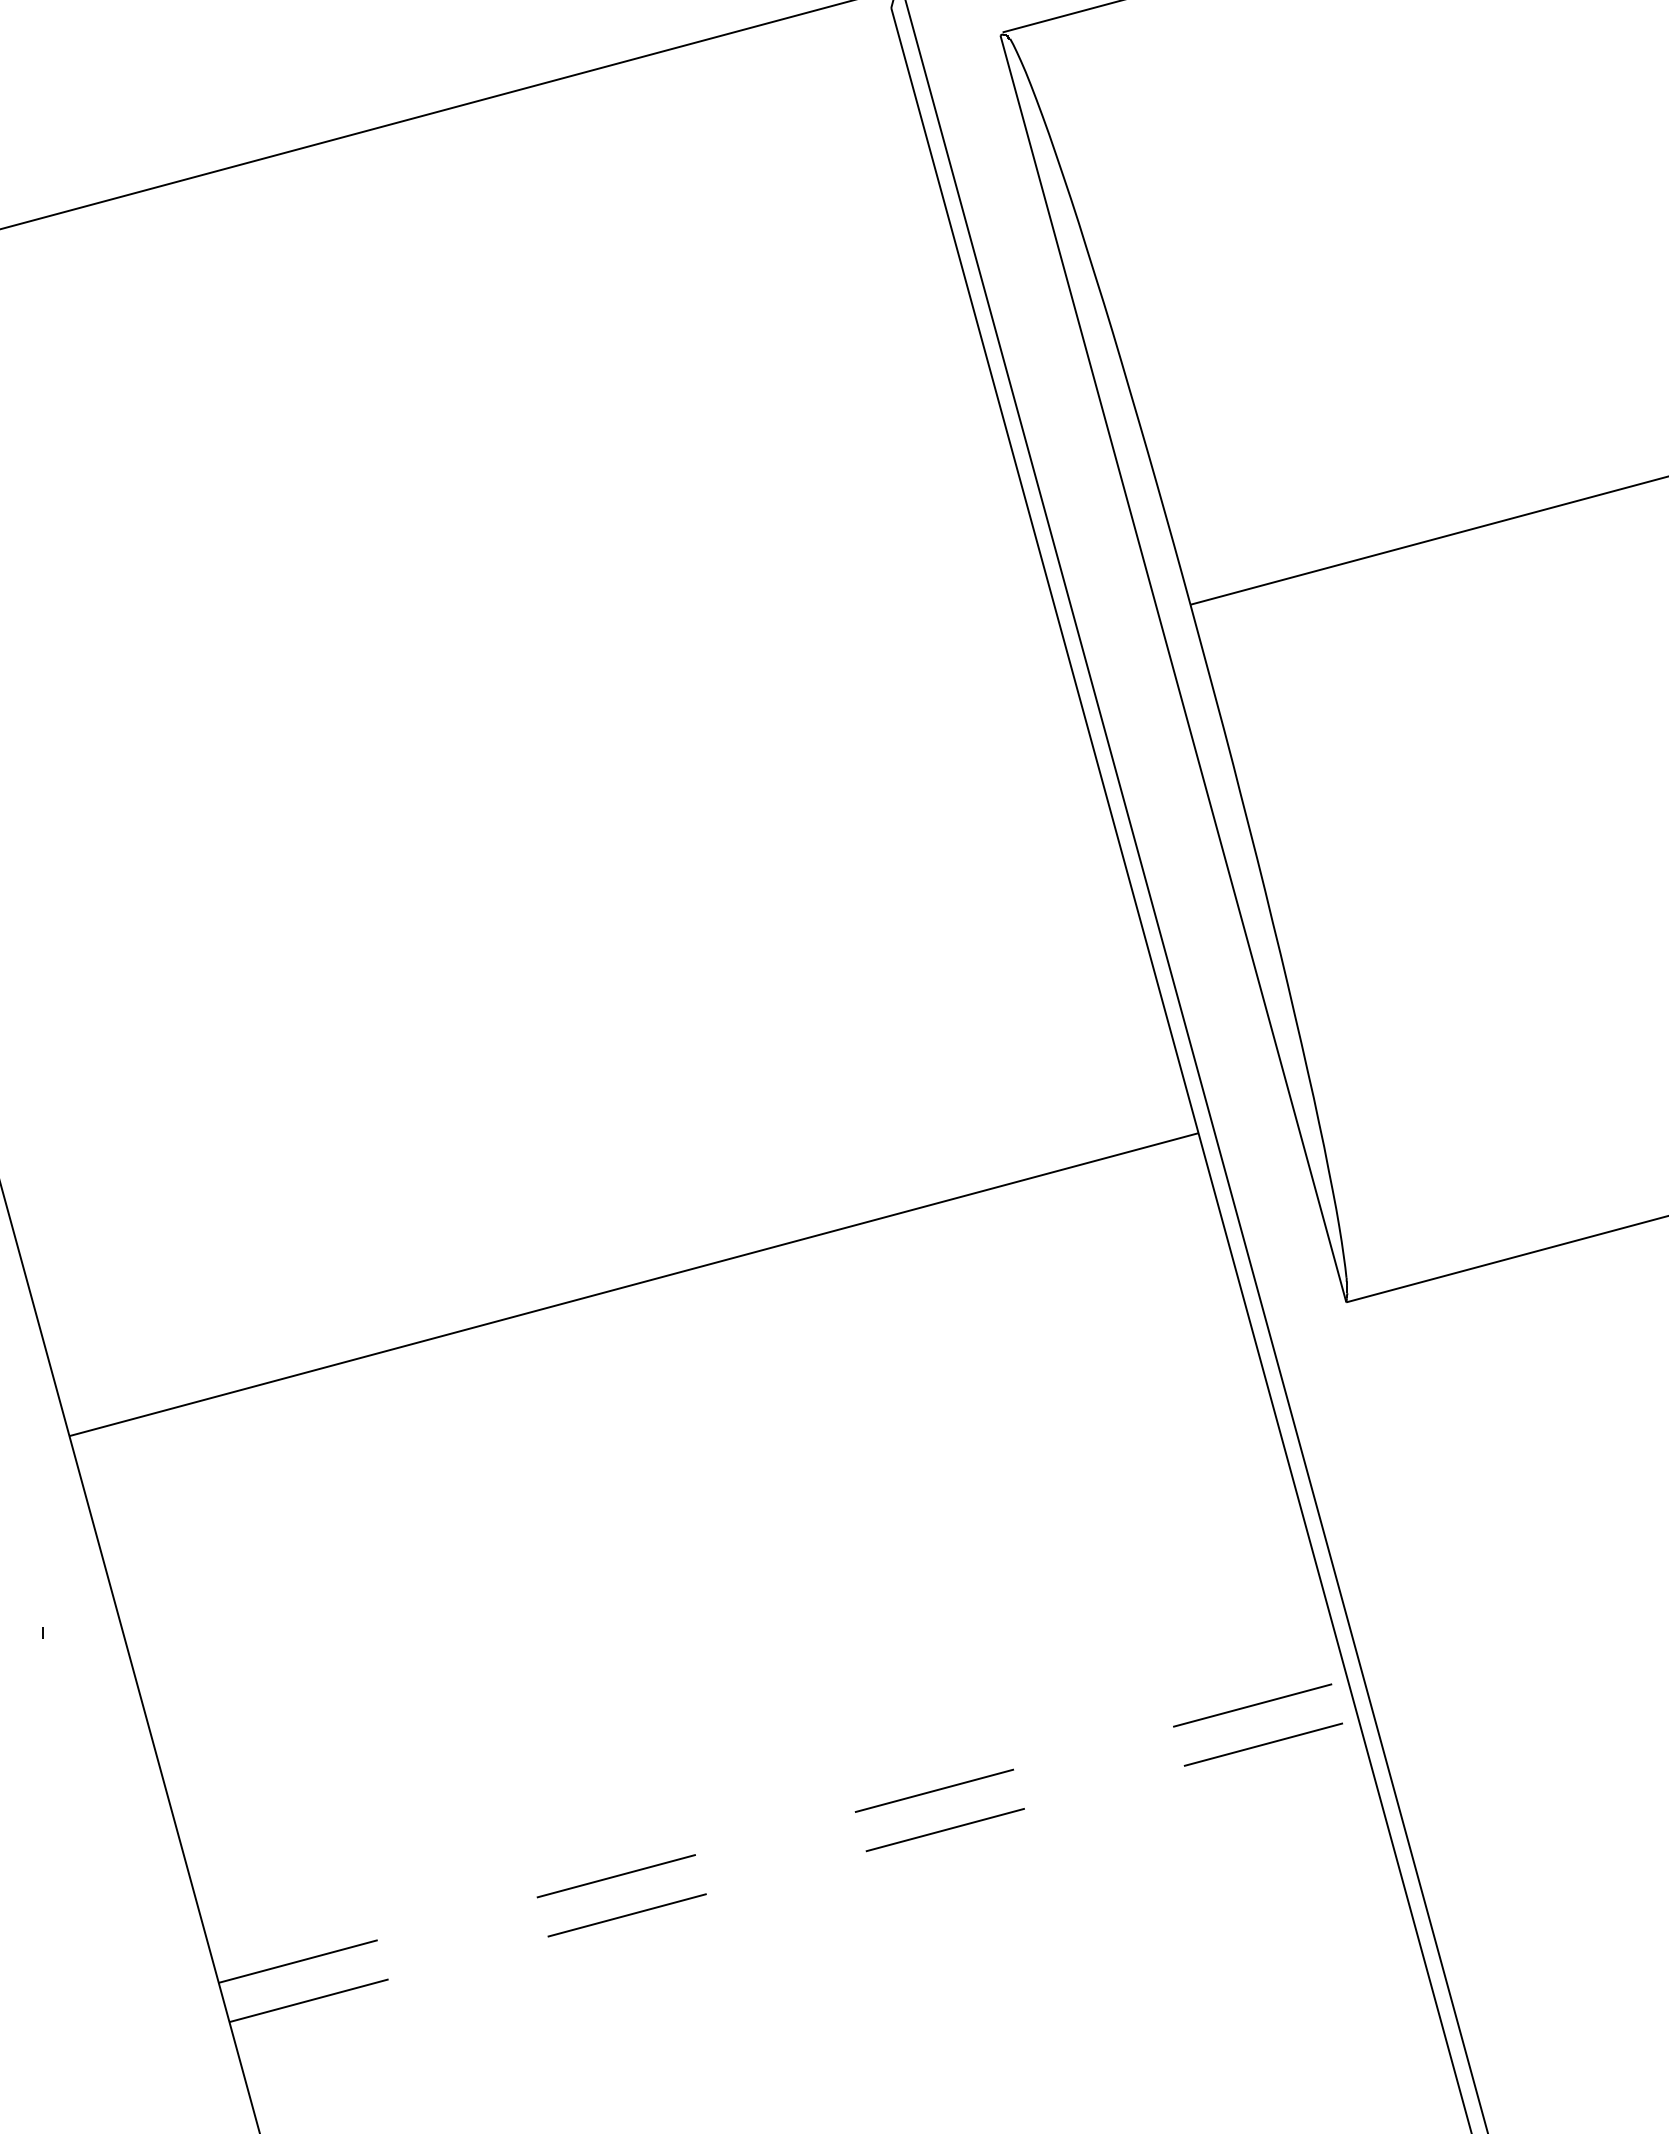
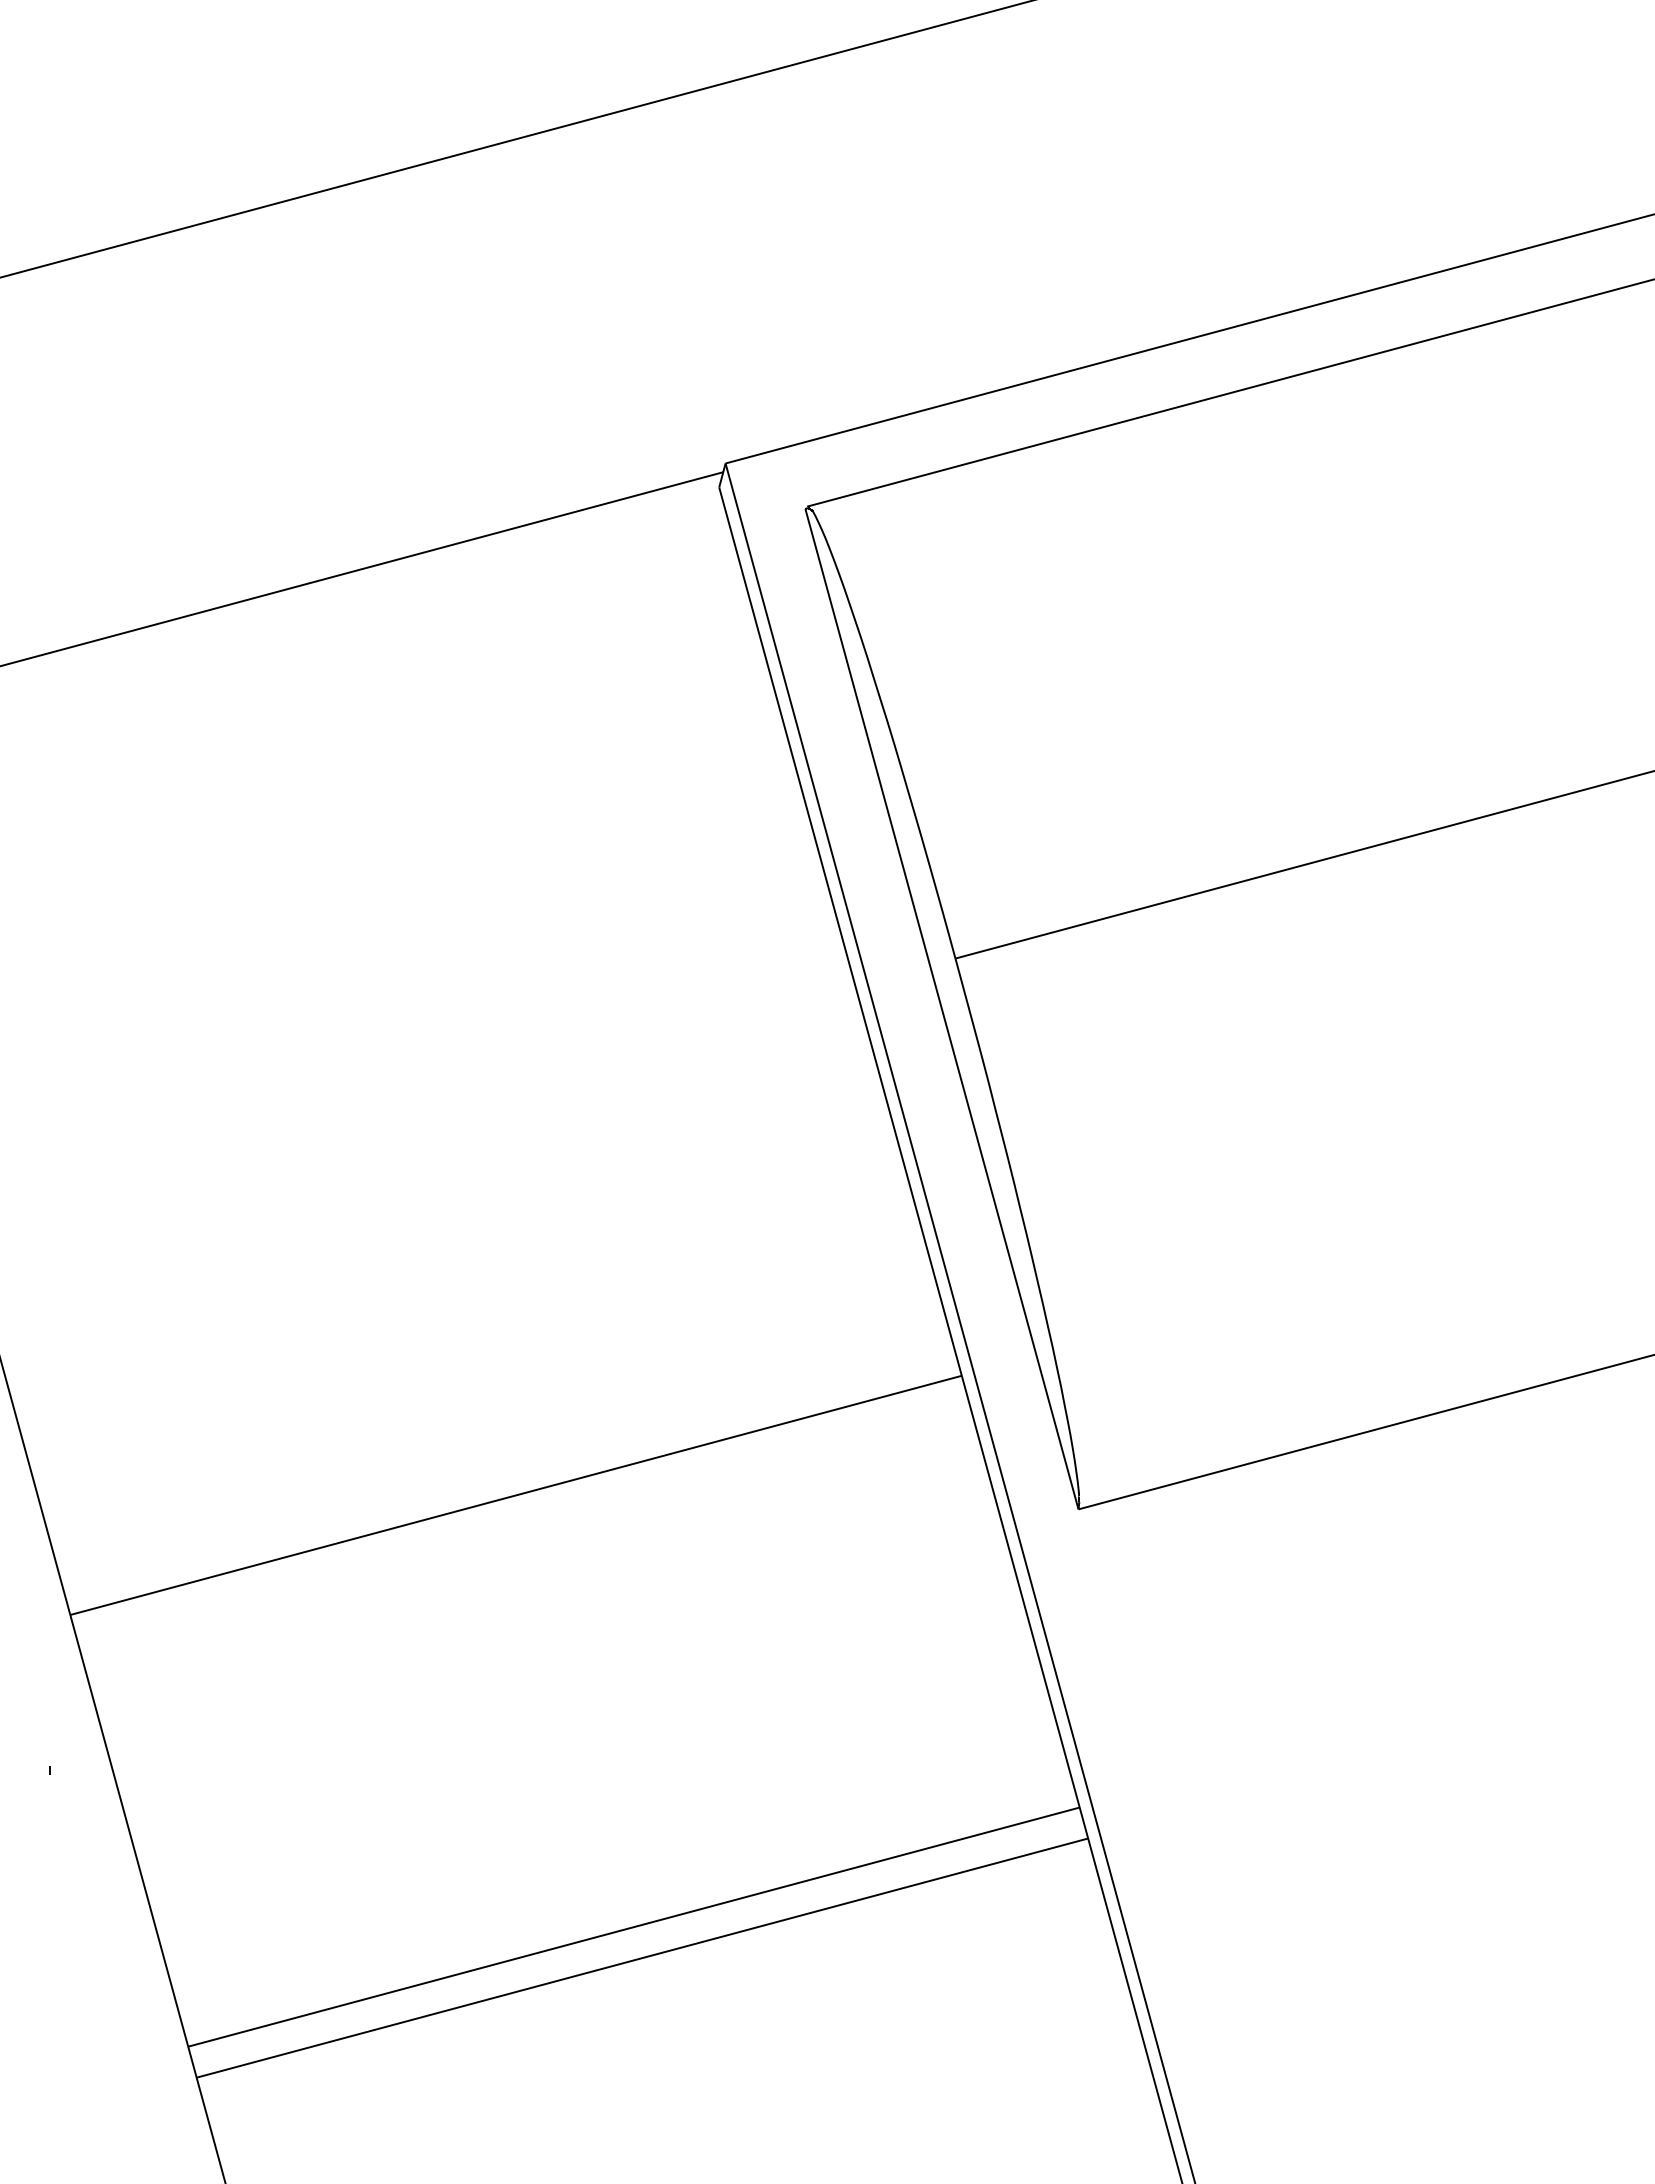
line: (782, 1831) -> (633, 1927), dashed -> solid
line: (794, 1869) -> (642, 1957), dashed -> solid

